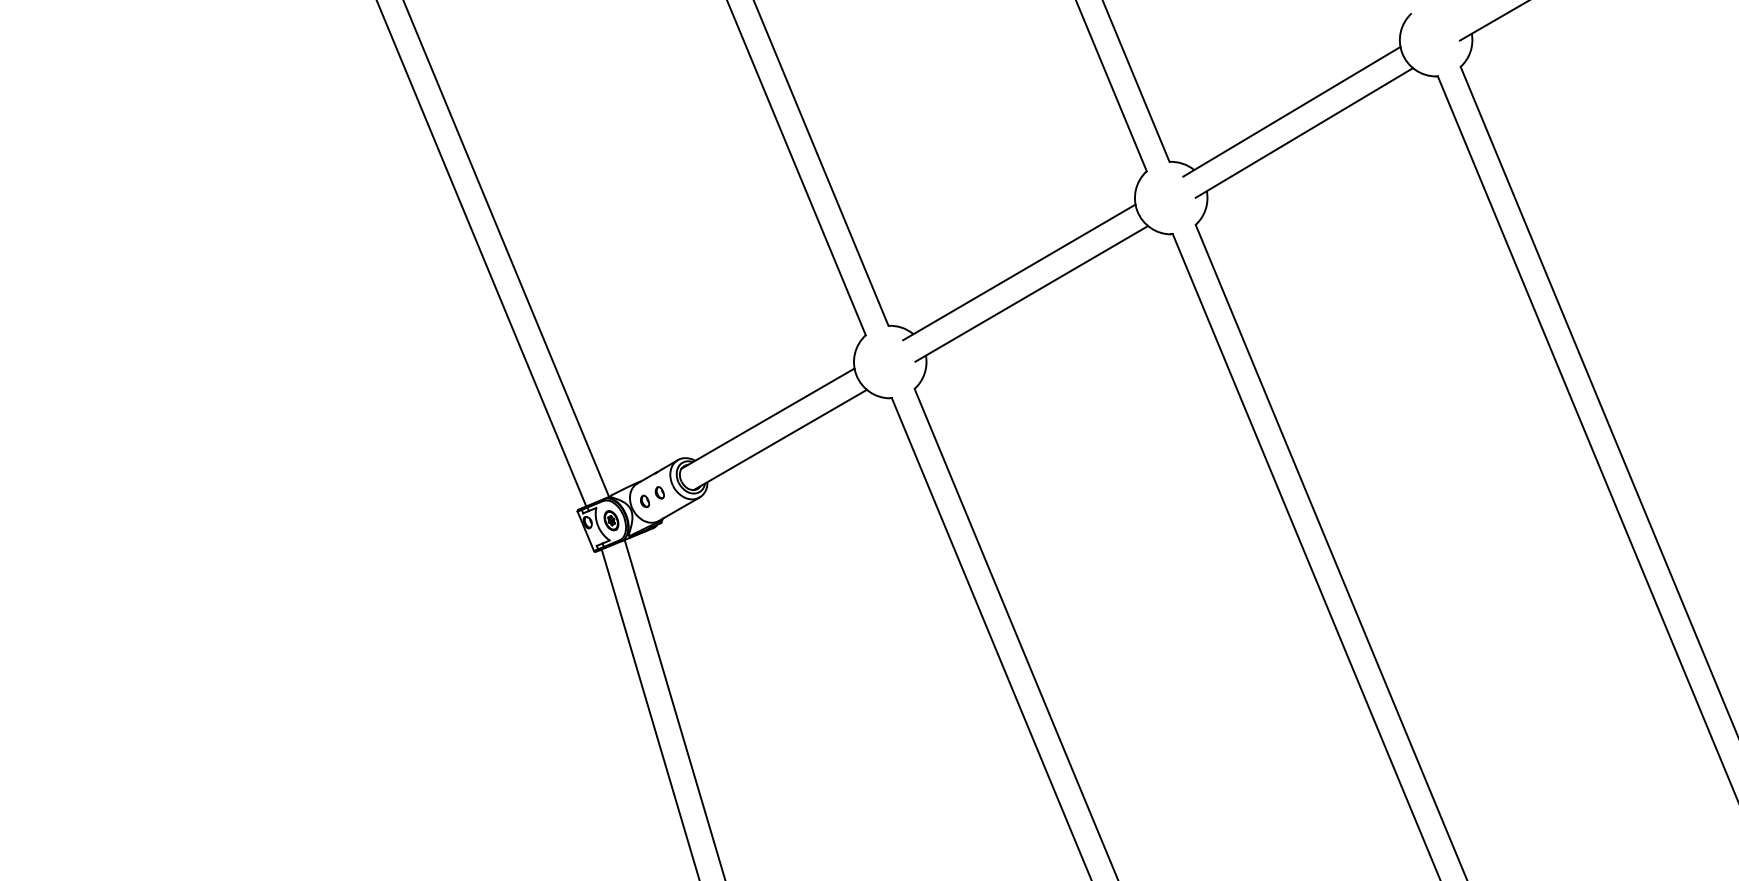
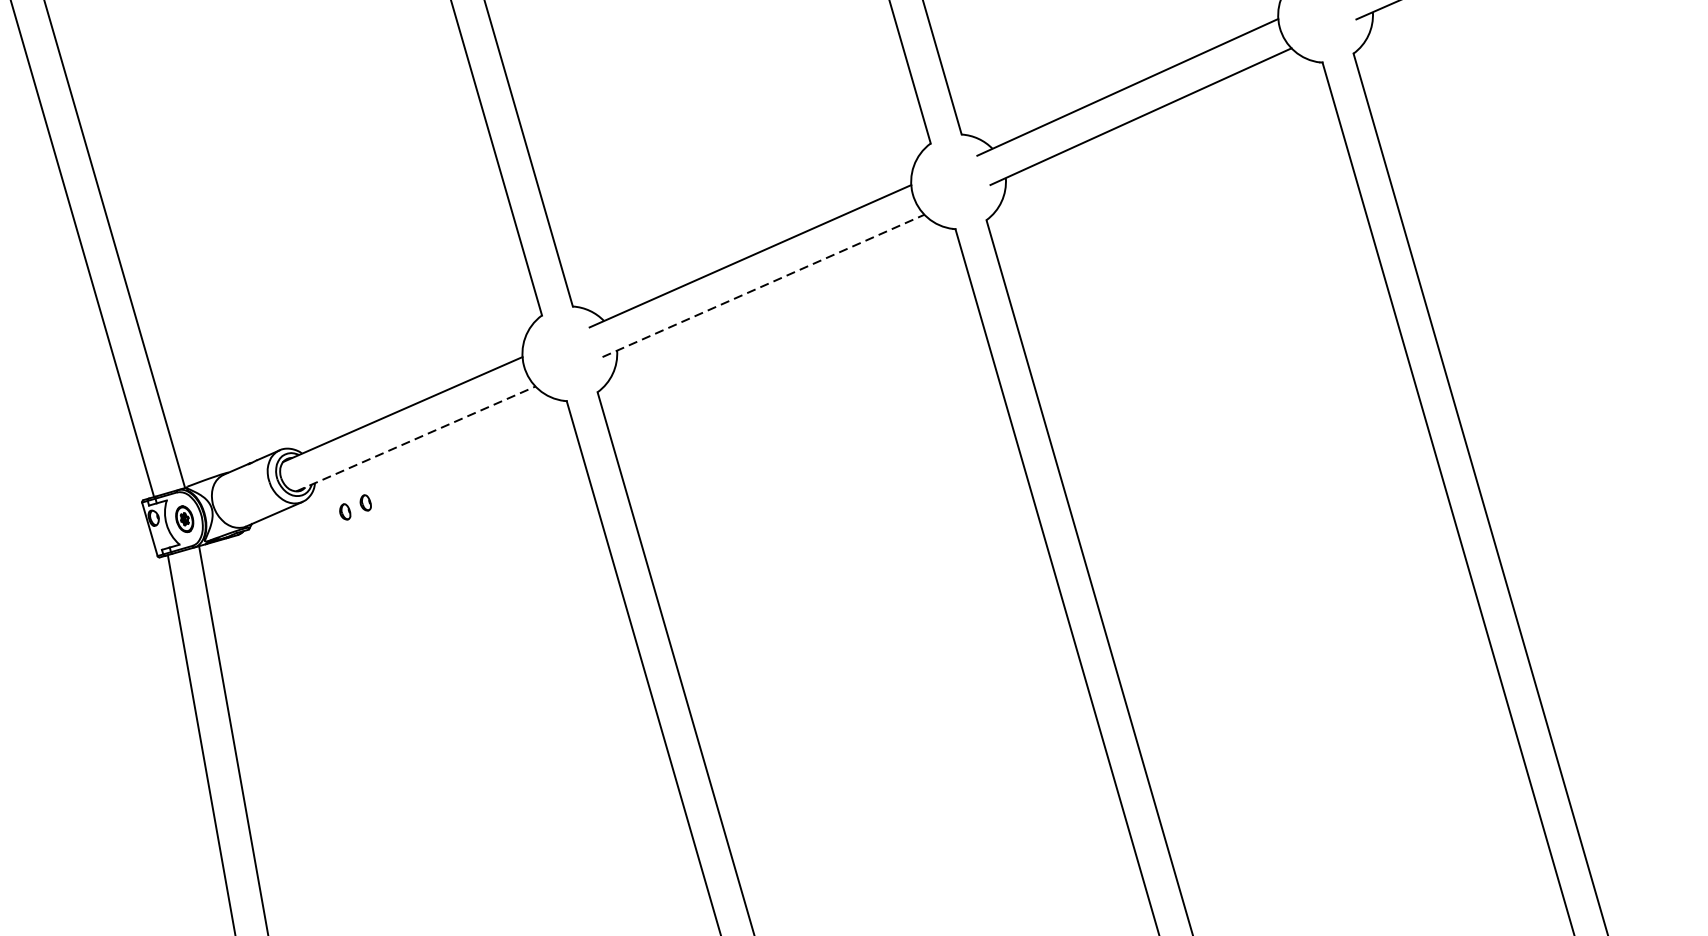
line: (1031, 293) -> (763, 285), solid -> dashed
line: (780, 439) -> (416, 438), solid -> dashed
part: (652, 497) -> (355, 507), moved

